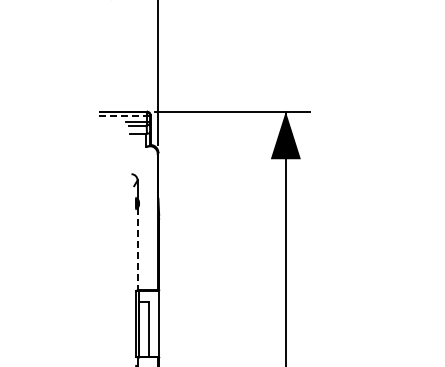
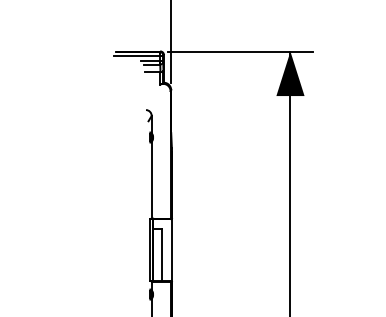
line: (123, 116) -> (138, 56), dashed -> solid
line: (137, 249) -> (151, 180), dashed -> solid

